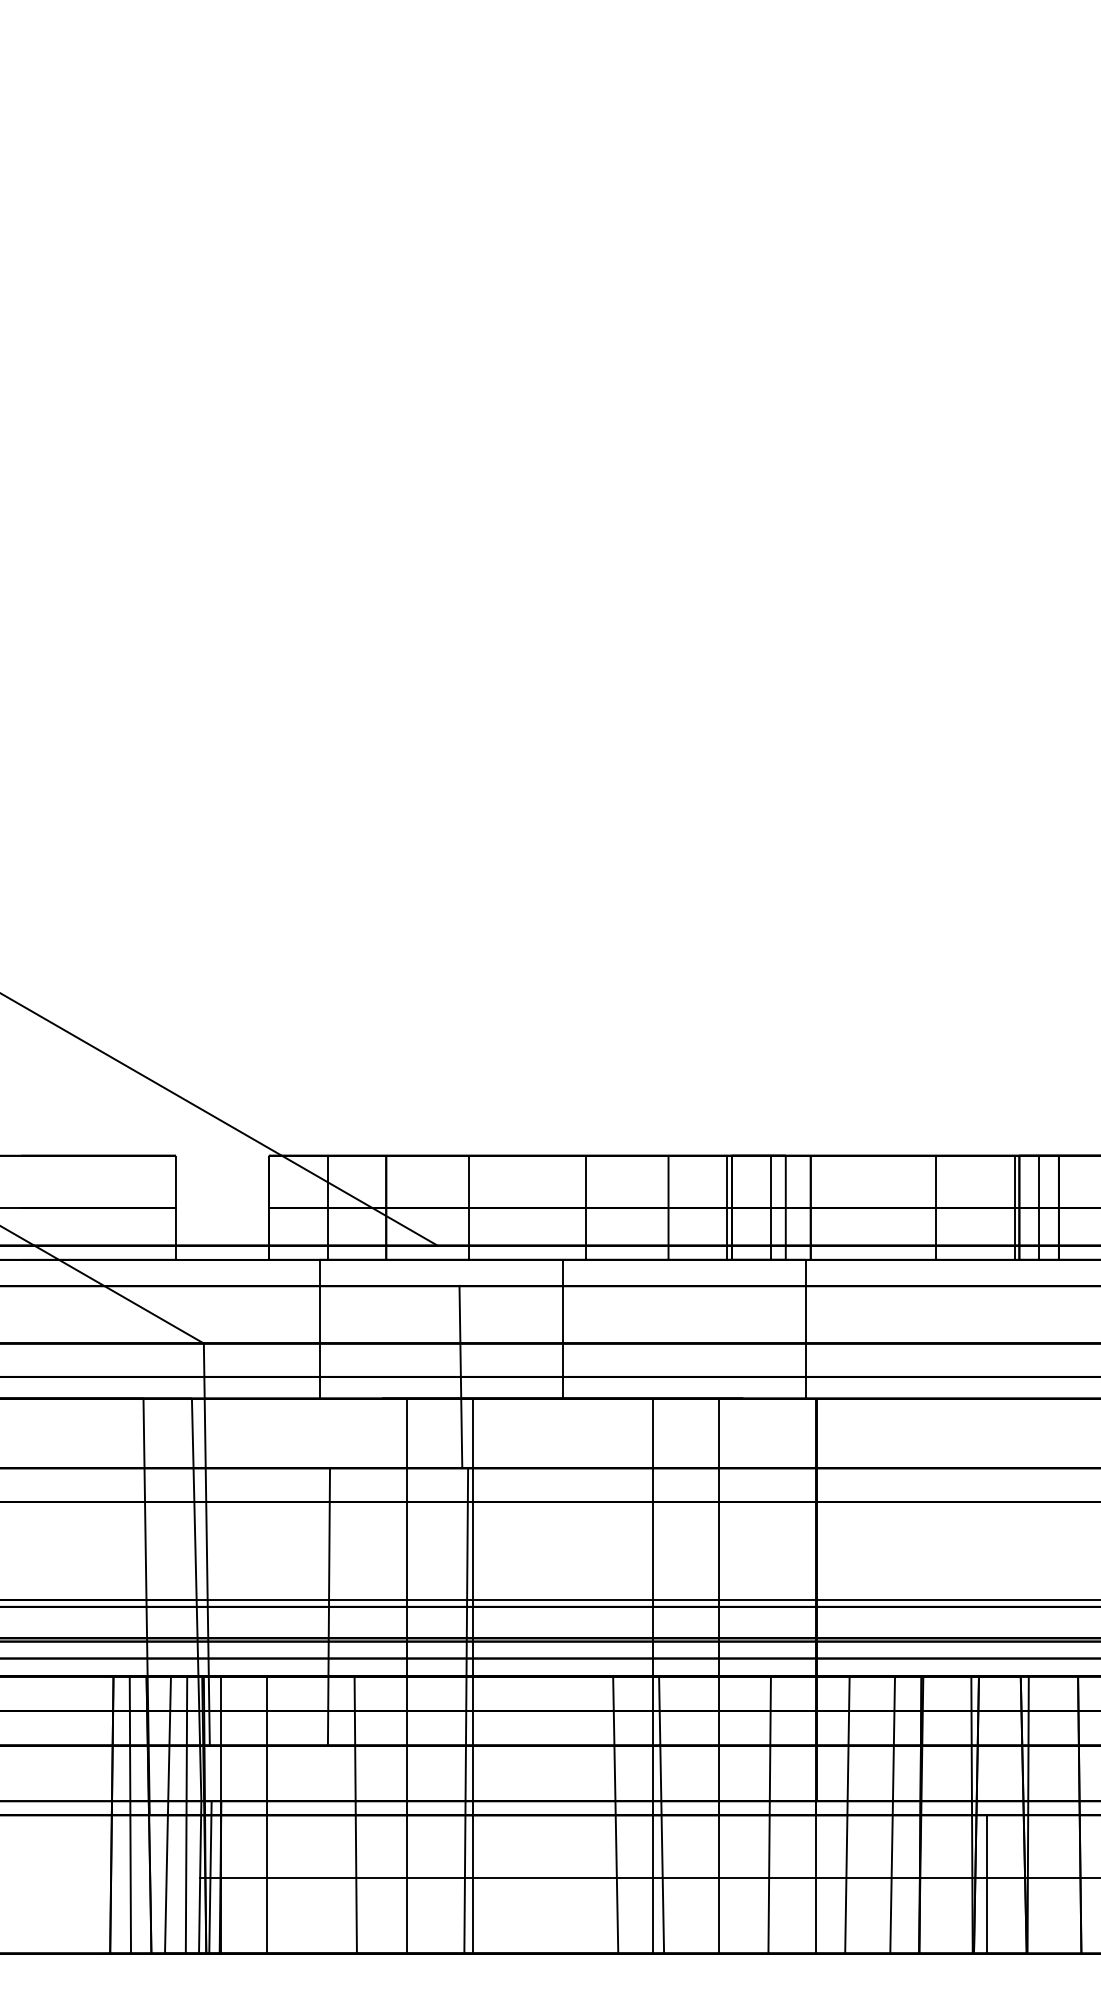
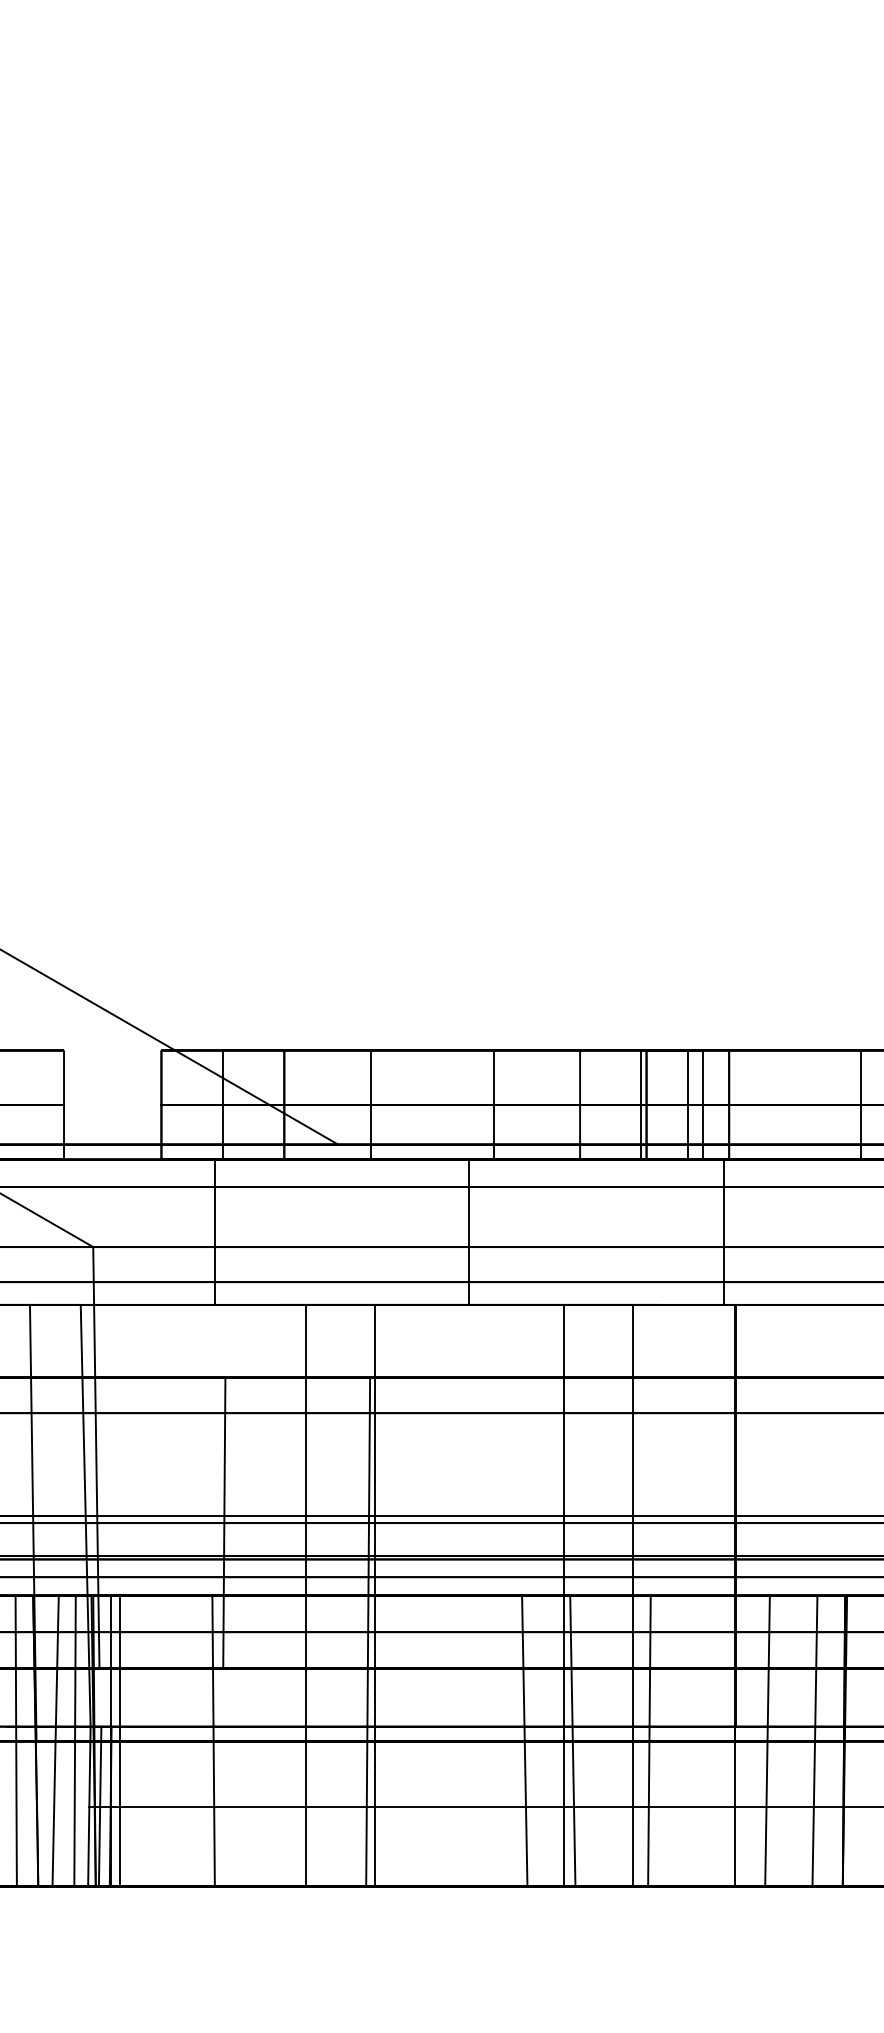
line: (460, 1376) -> (362, 1281), removed
line: (267, 1814) -> (120, 1740), moved
line: (355, 1814) -> (213, 1740), moved
line: (769, 1814) -> (649, 1740), moved

